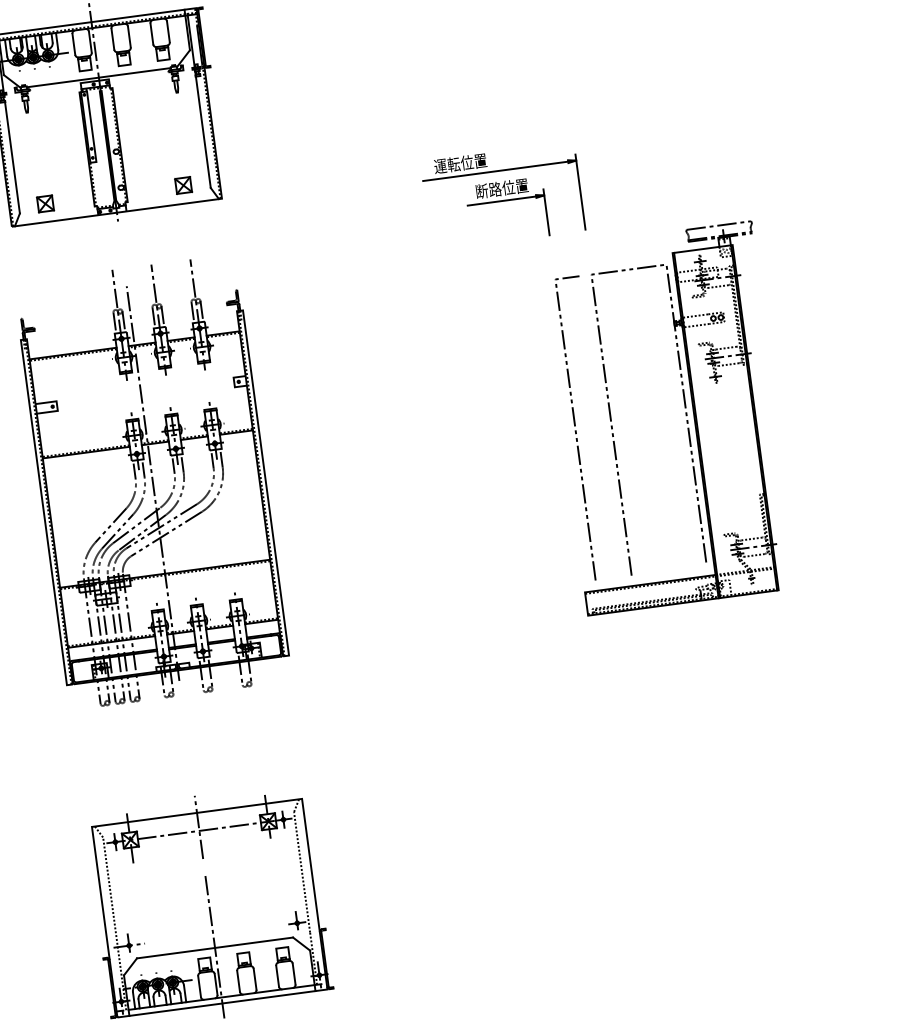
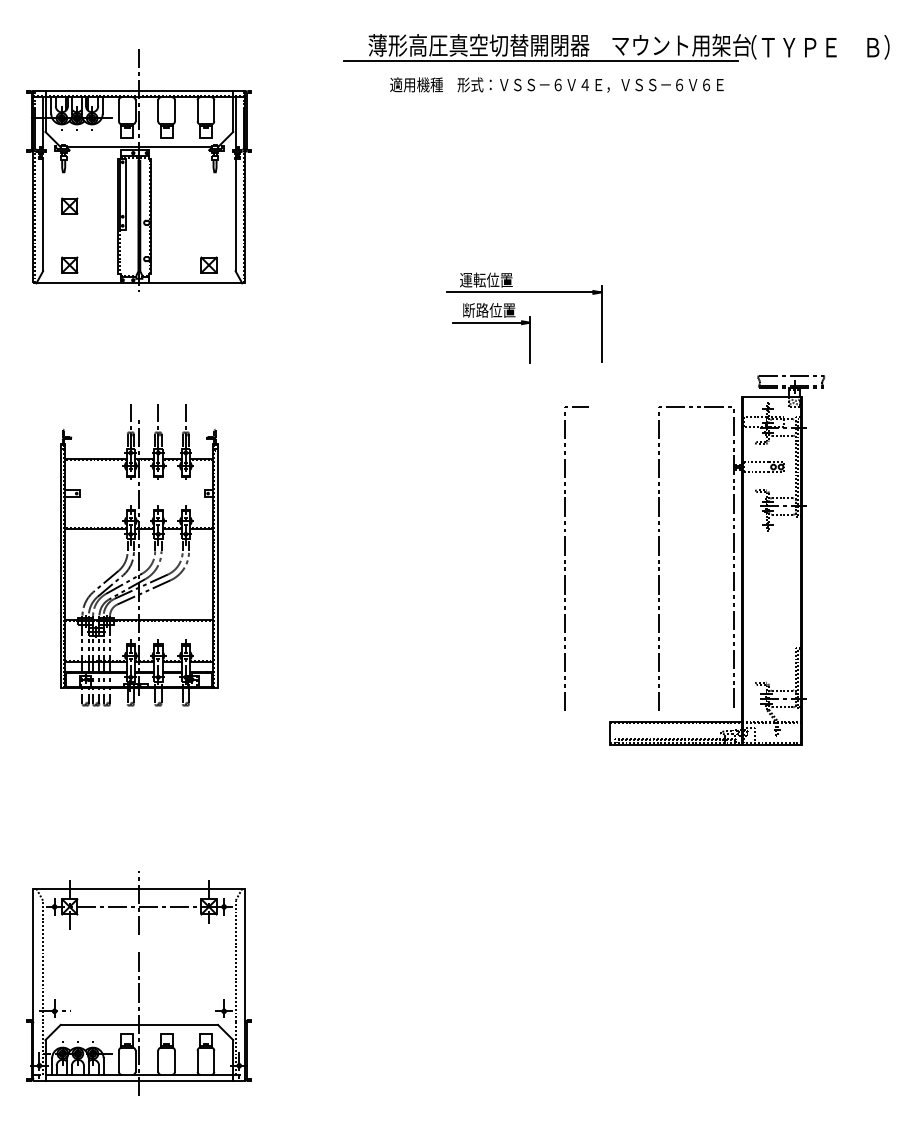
part: (37, 144) -> (69, 205), added
part: (506, 201) -> (491, 323), moved
part: (685, 415) -> (733, 559), moved
part: (152, 482) -> (138, 555), size x0.7

